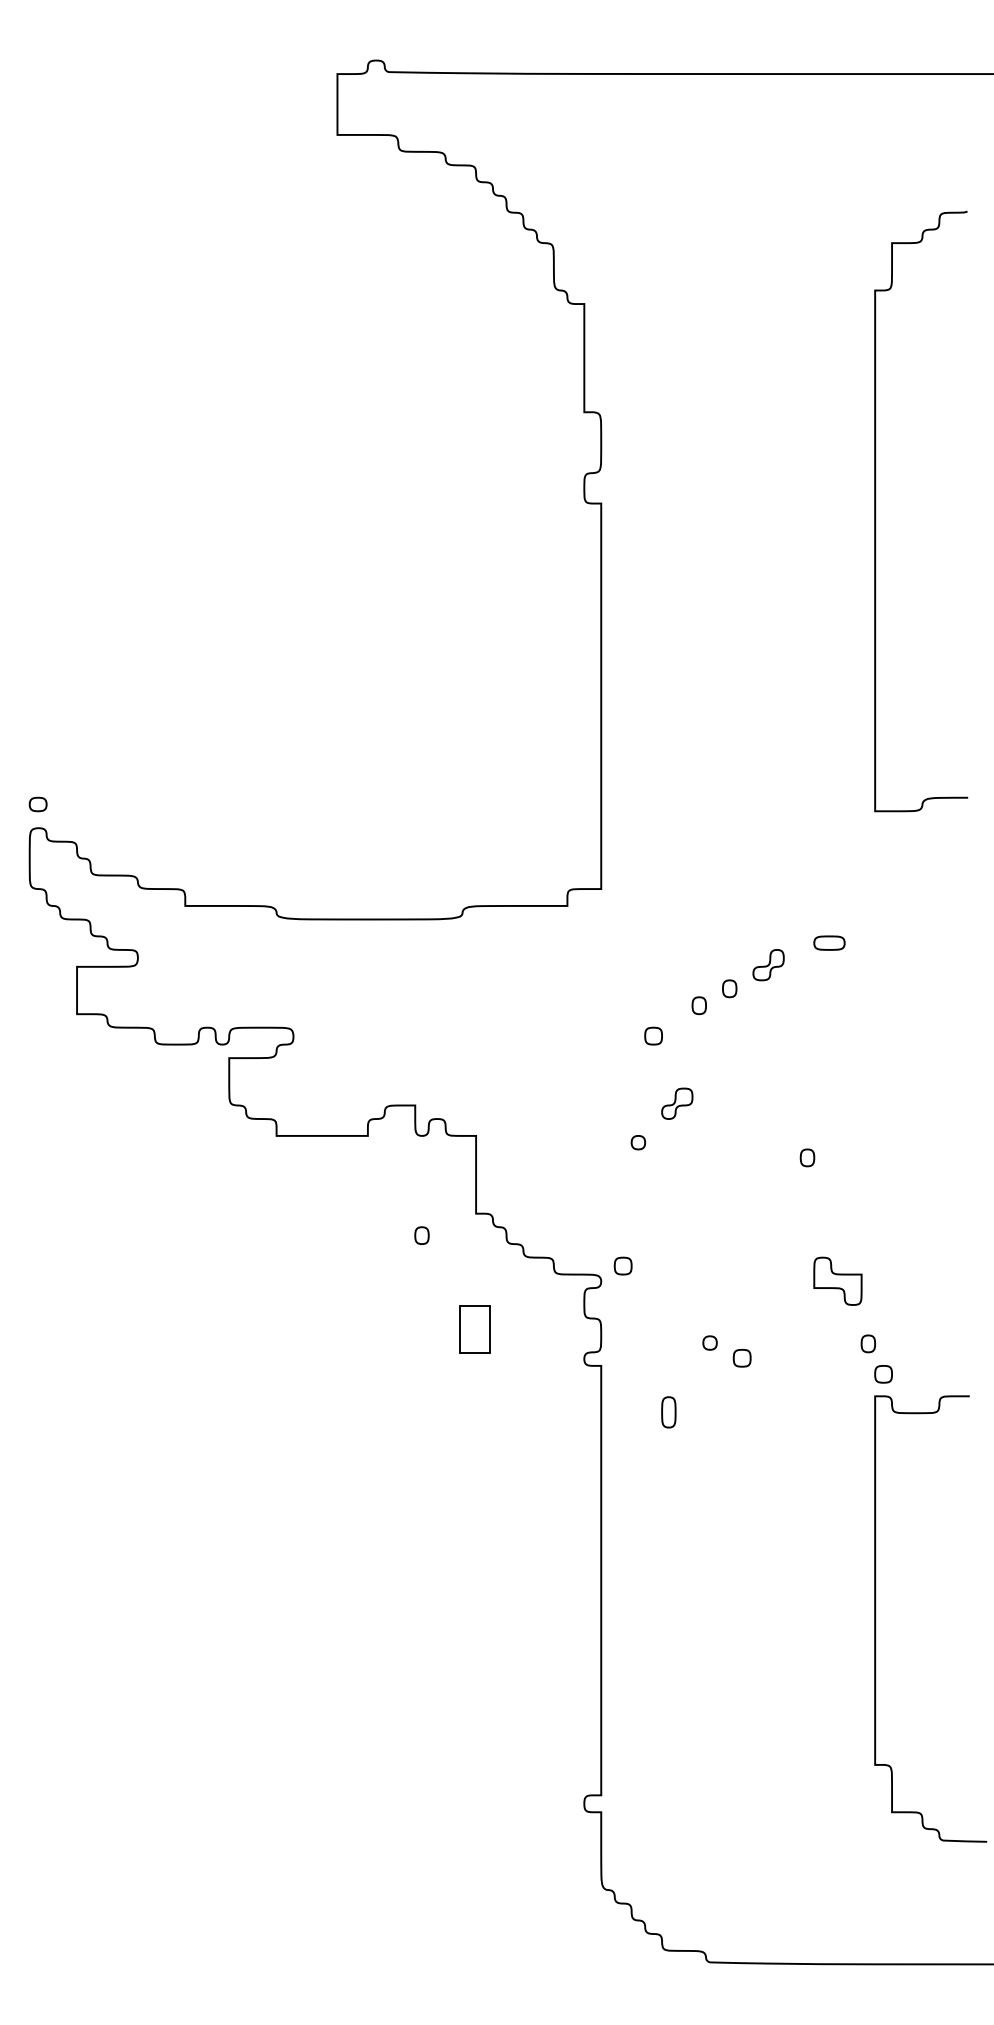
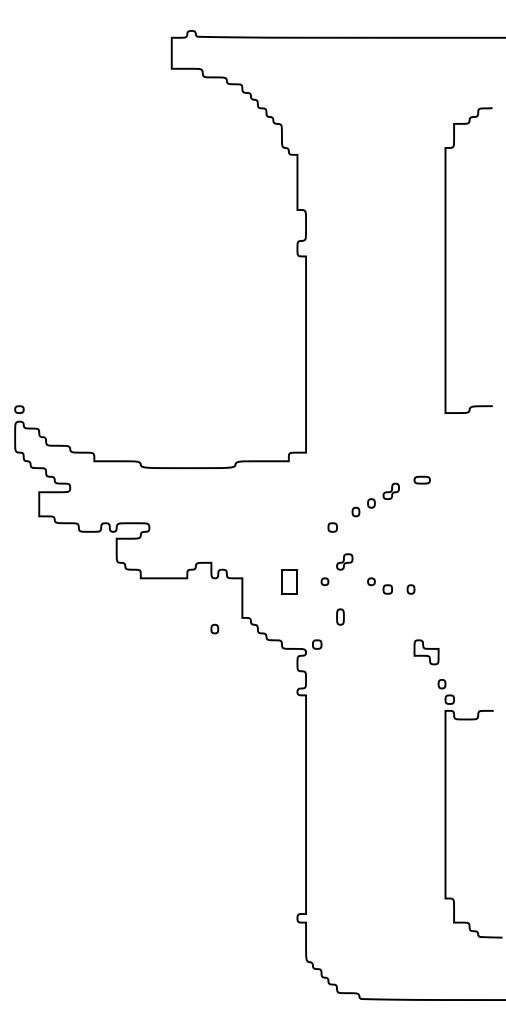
part: (474, 1328) -> (289, 581), moved
part: (725, 1350) -> (379, 585), moved
part: (668, 1411) -> (340, 616), moved

